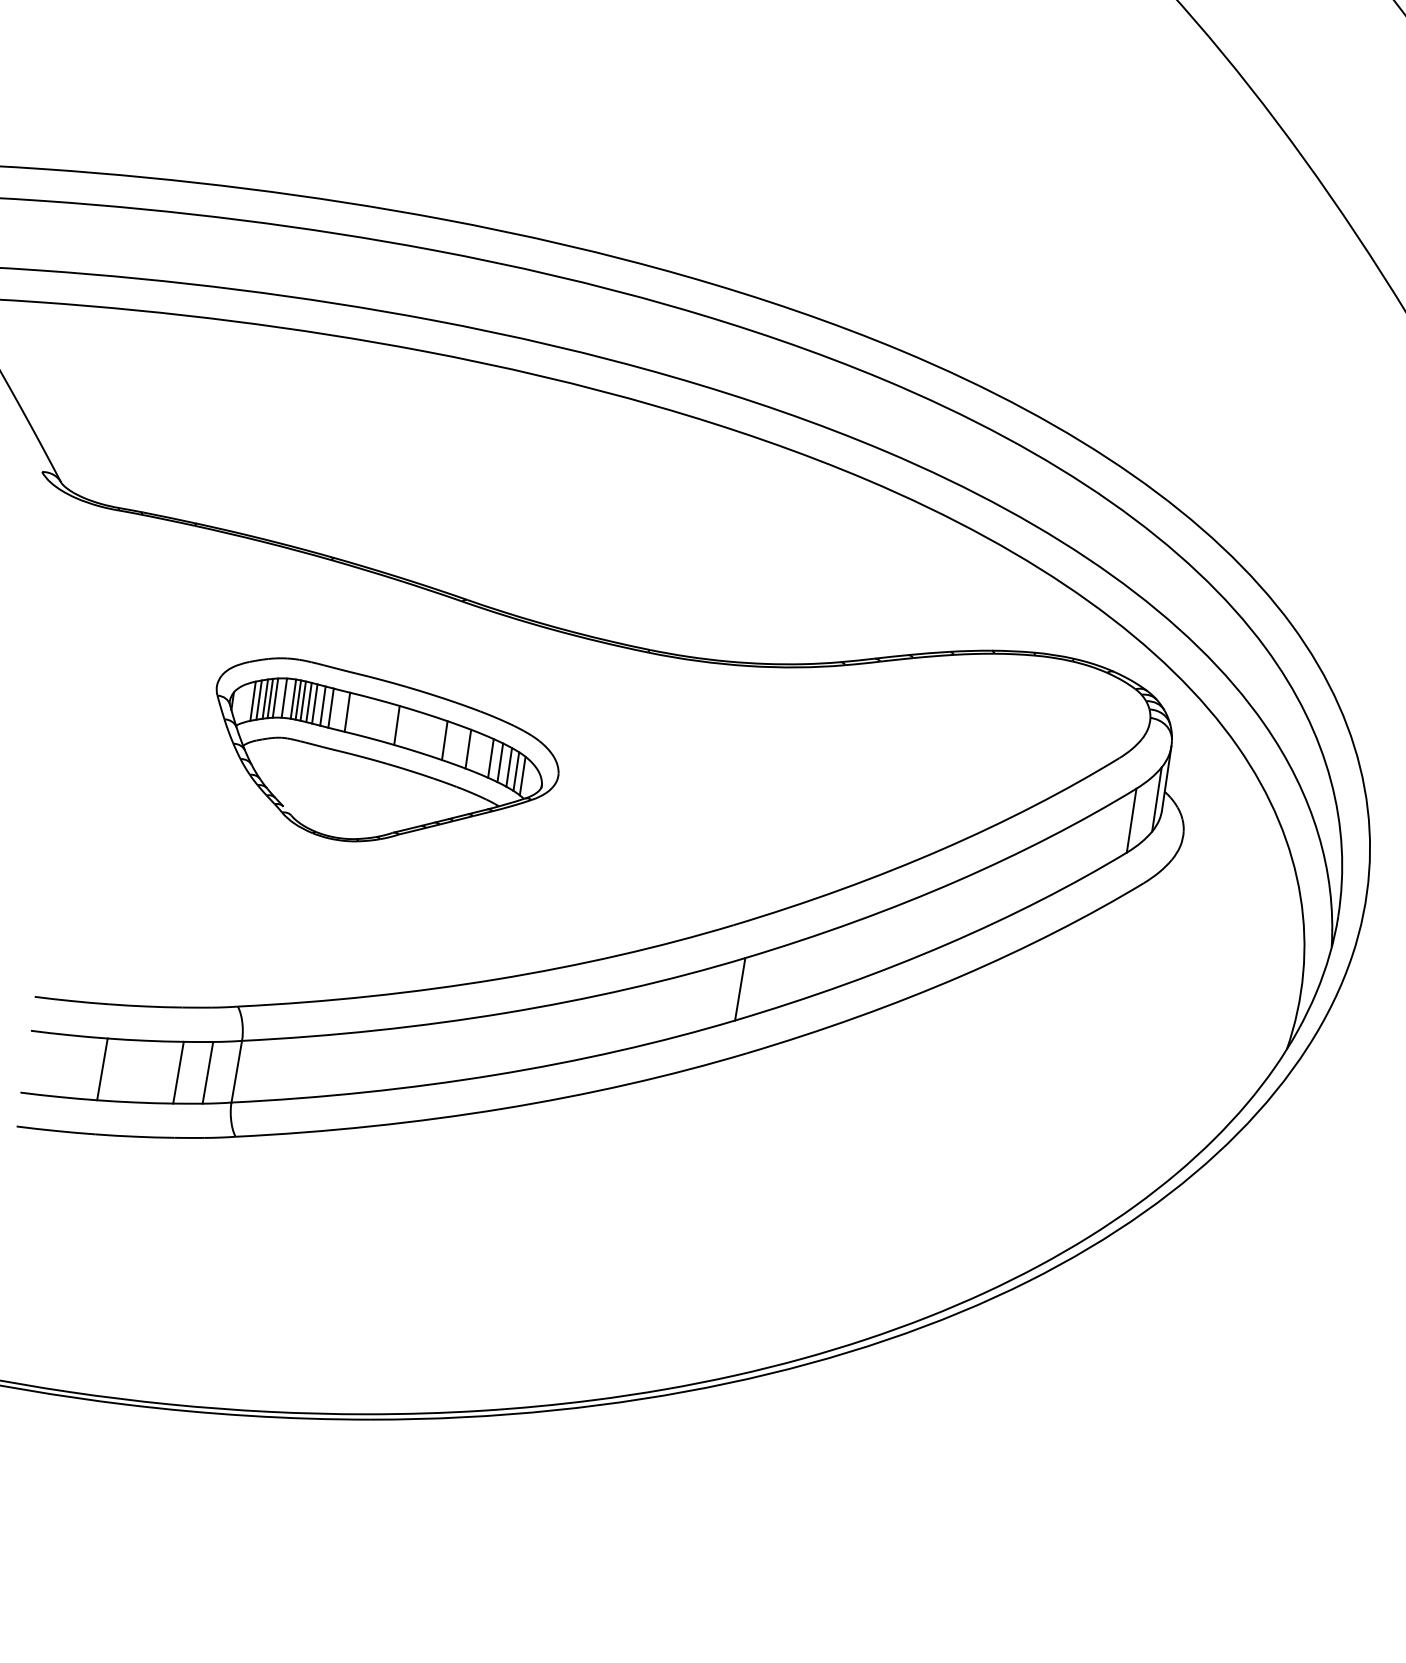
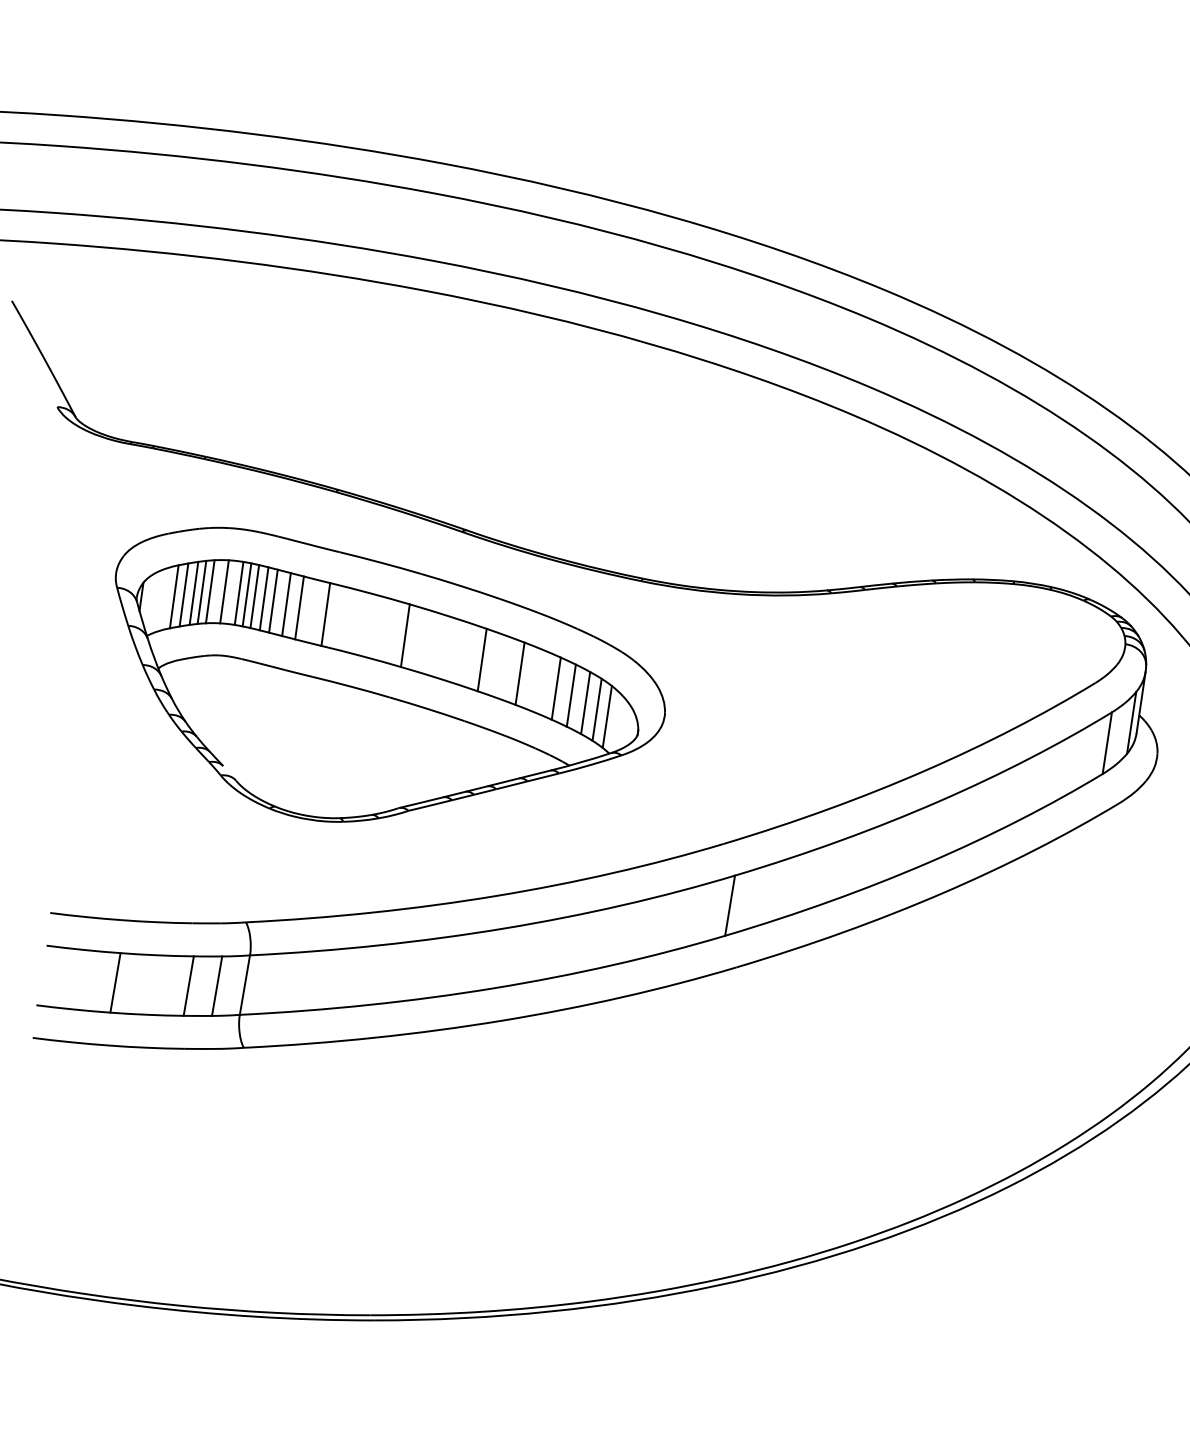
part: (387, 749) -> (390, 674), size x1.67

